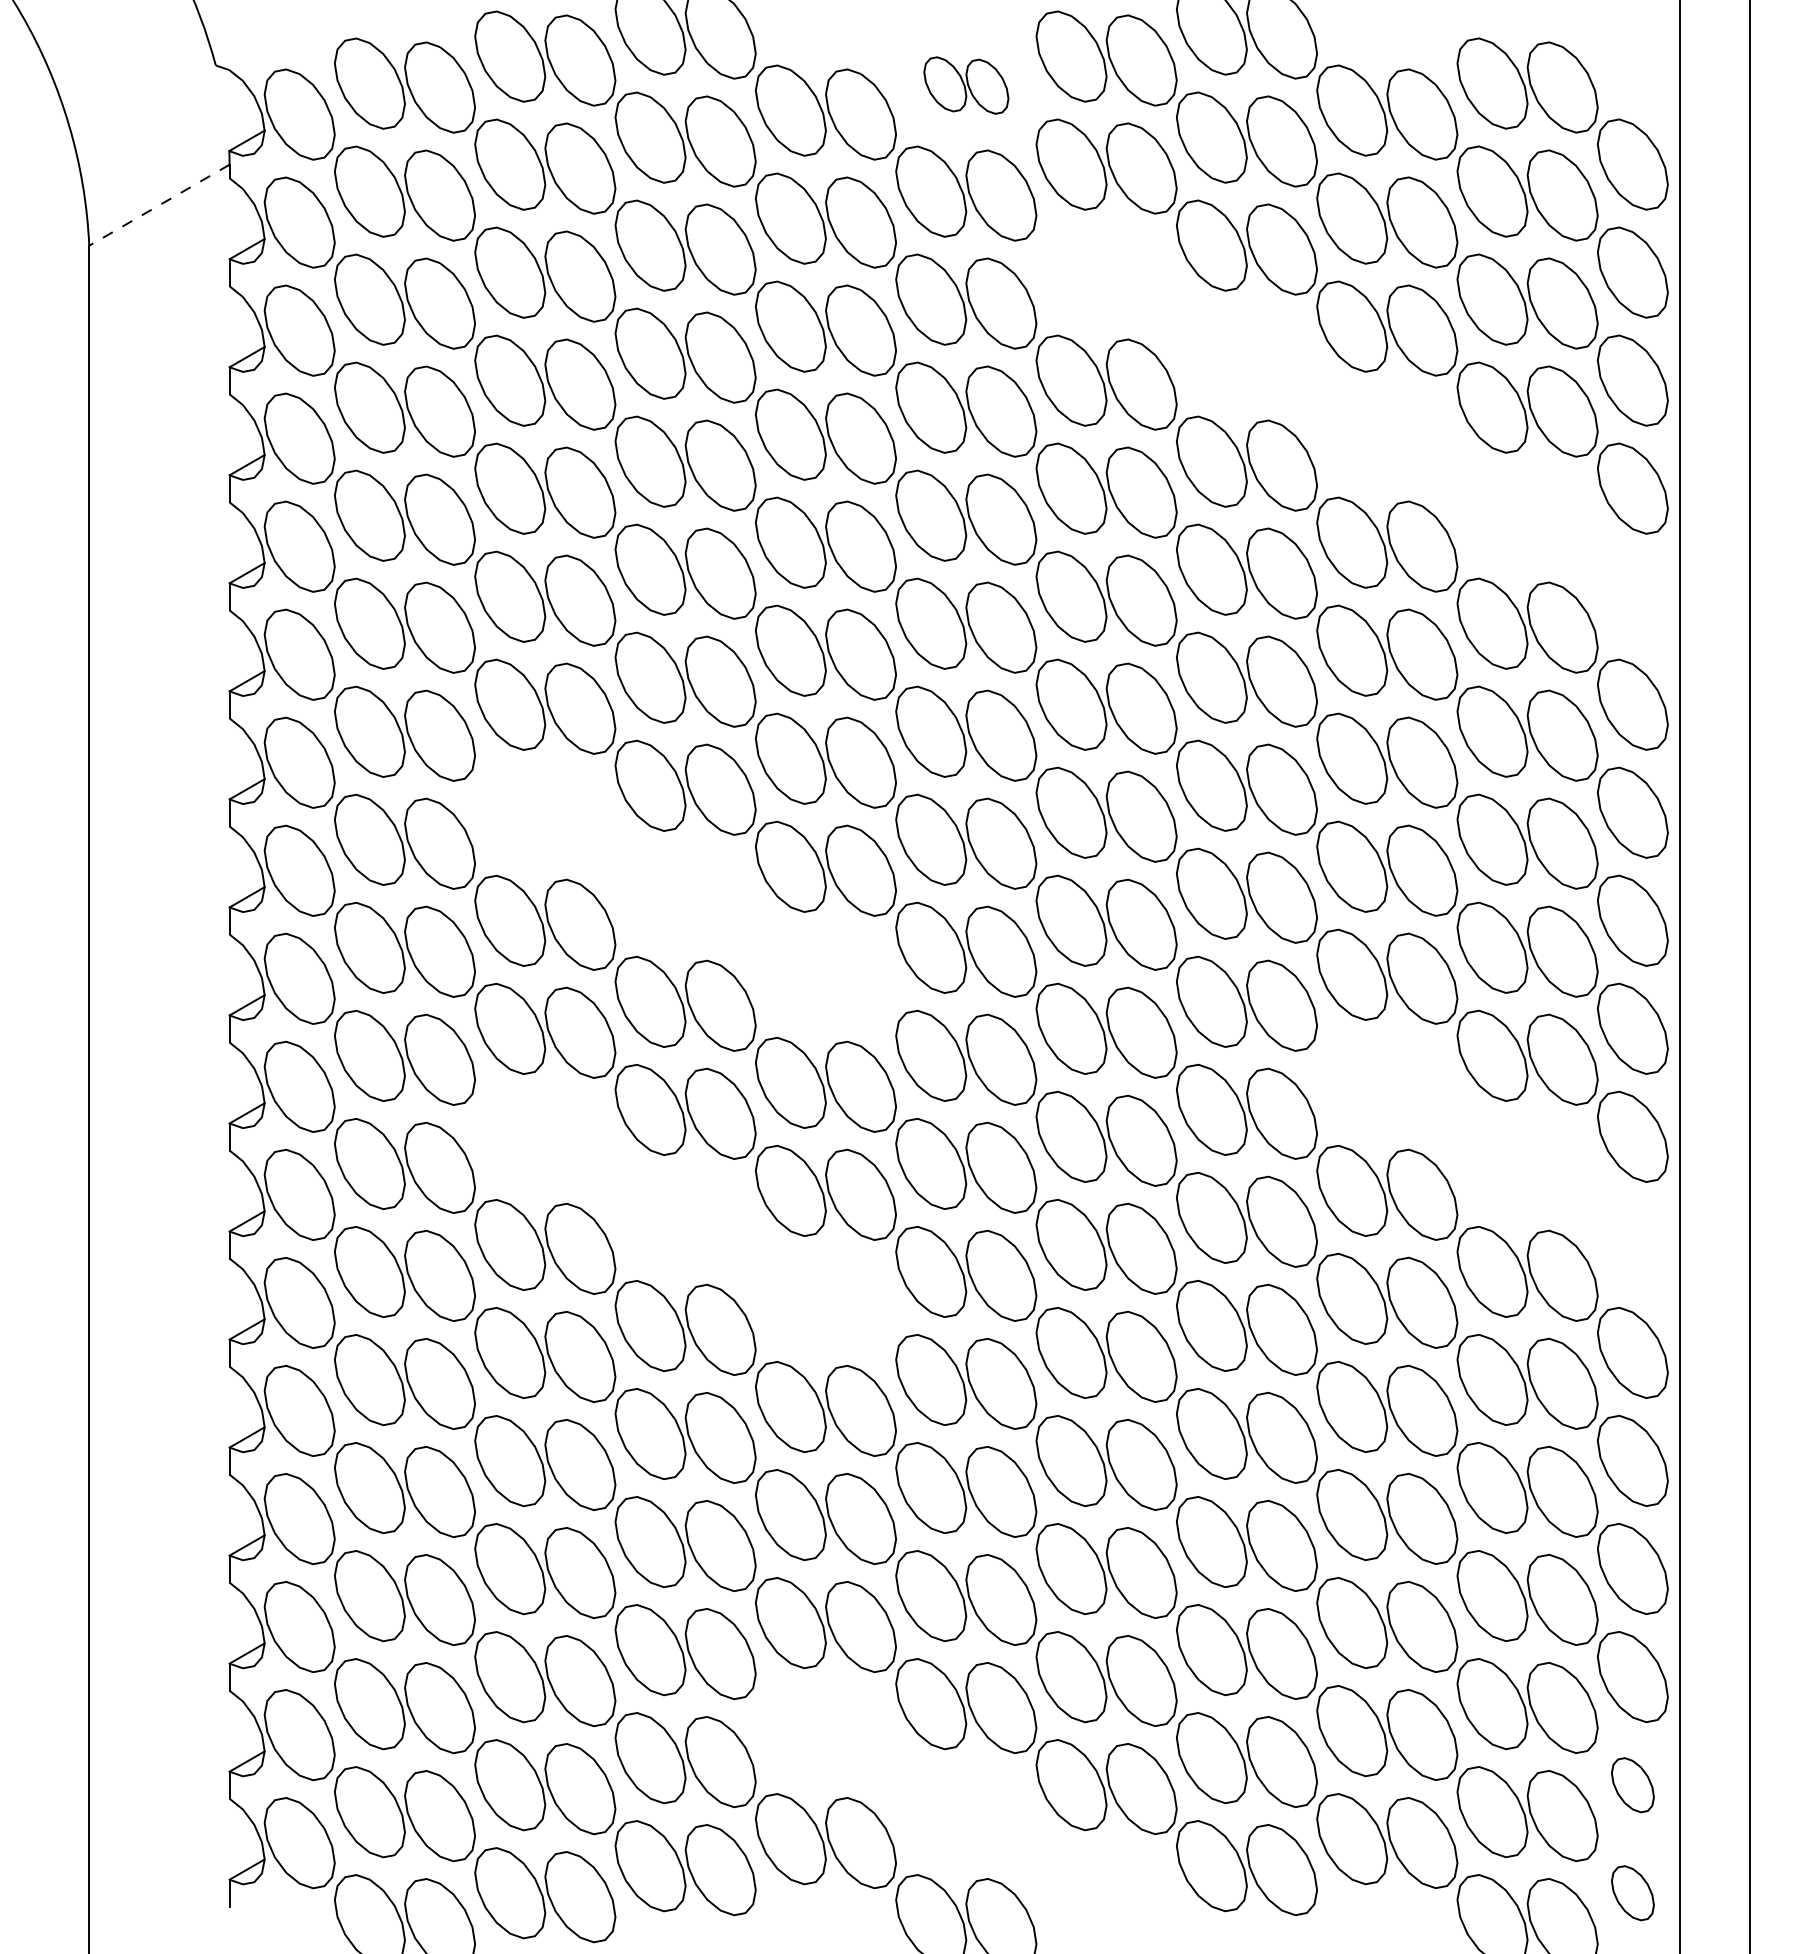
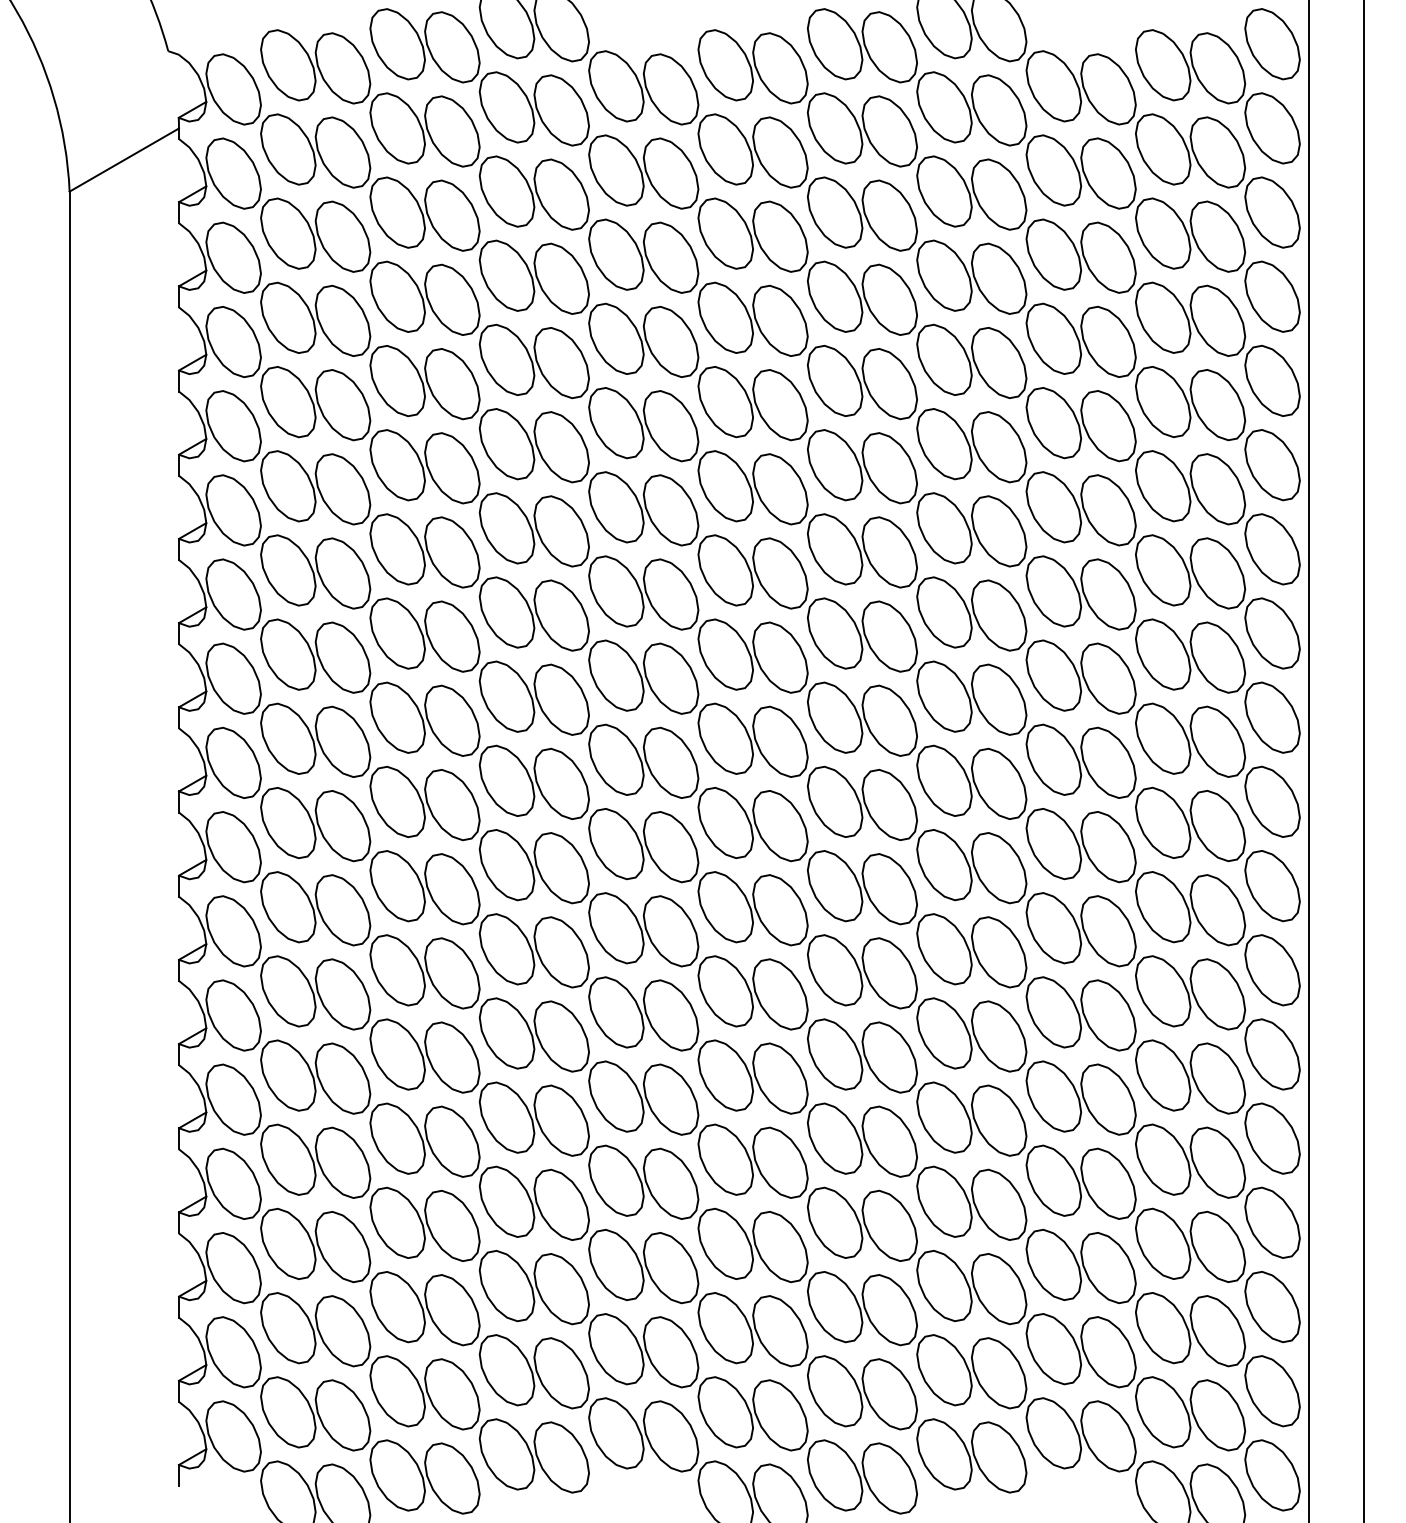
part: (1632, 56) -> (1272, 44), added
part: (966, 85) -> (753, 66), size x1.67
line: (159, 205) -> (124, 160), dashed -> solid
part: (1351, 434) -> (1053, 338), added
part: (685, 895) -> (534, 697), added
part: (1492, 1163) -> (1163, 906), added
part: (685, 1219) -> (534, 950), added
part: (1632, 1785) -> (1272, 1391), size x1.67
part: (966, 1814) -> (753, 1414), added
part: (1632, 1893) -> (1272, 1475), size x1.67

